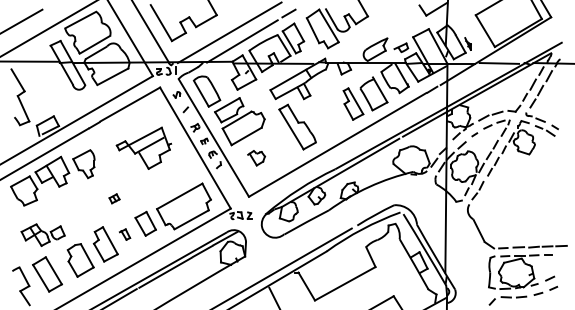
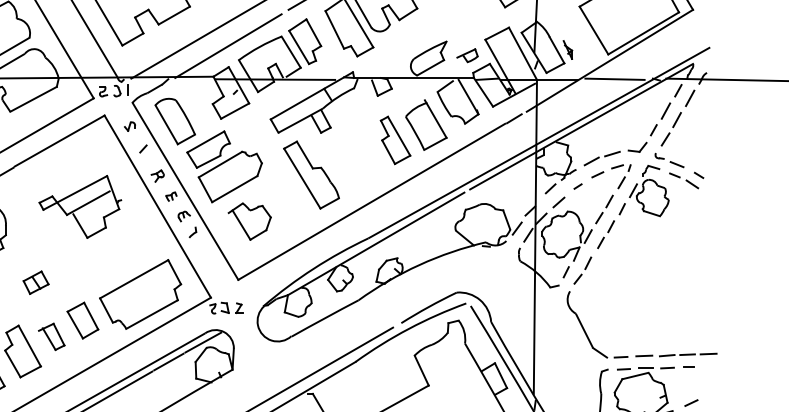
part: (256, 158) -> (249, 222), size x1.67
part: (114, 198) -> (35, 282), size x1.67
part: (124, 234) -> (51, 336), size x1.67

